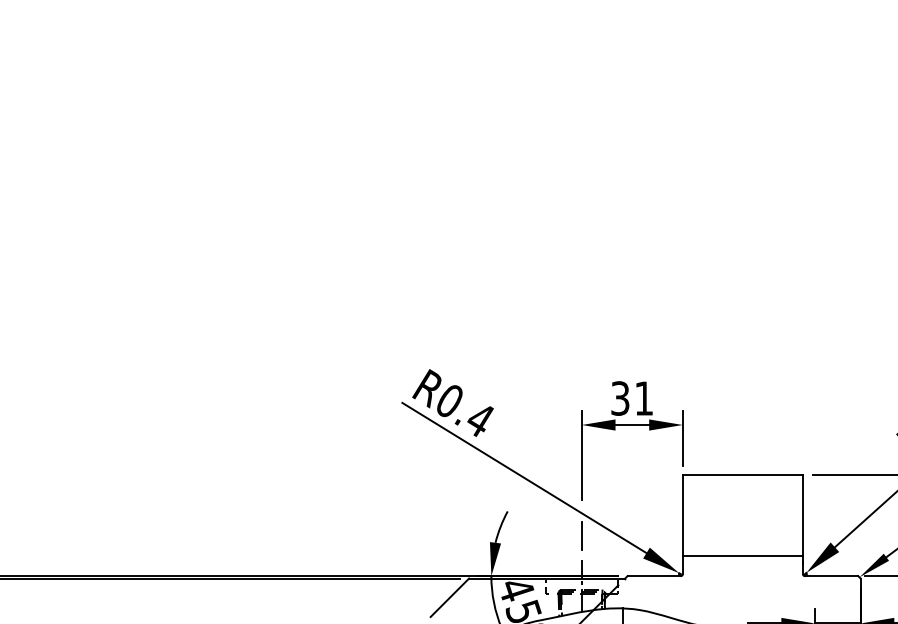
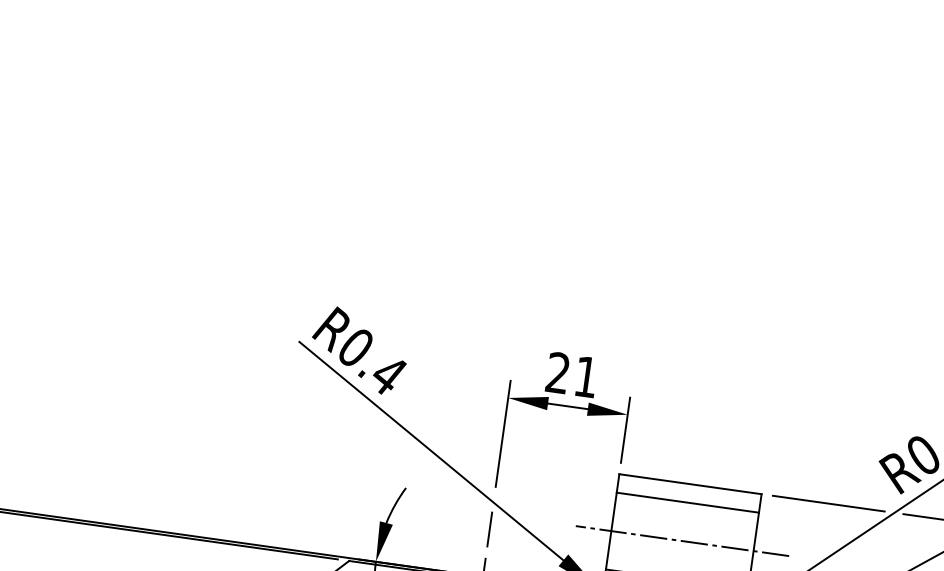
text: (620, 398) -> (558, 373), 31 -> 21
line: (742, 490) -> (687, 502), added
line: (742, 523) -> (681, 541), added

